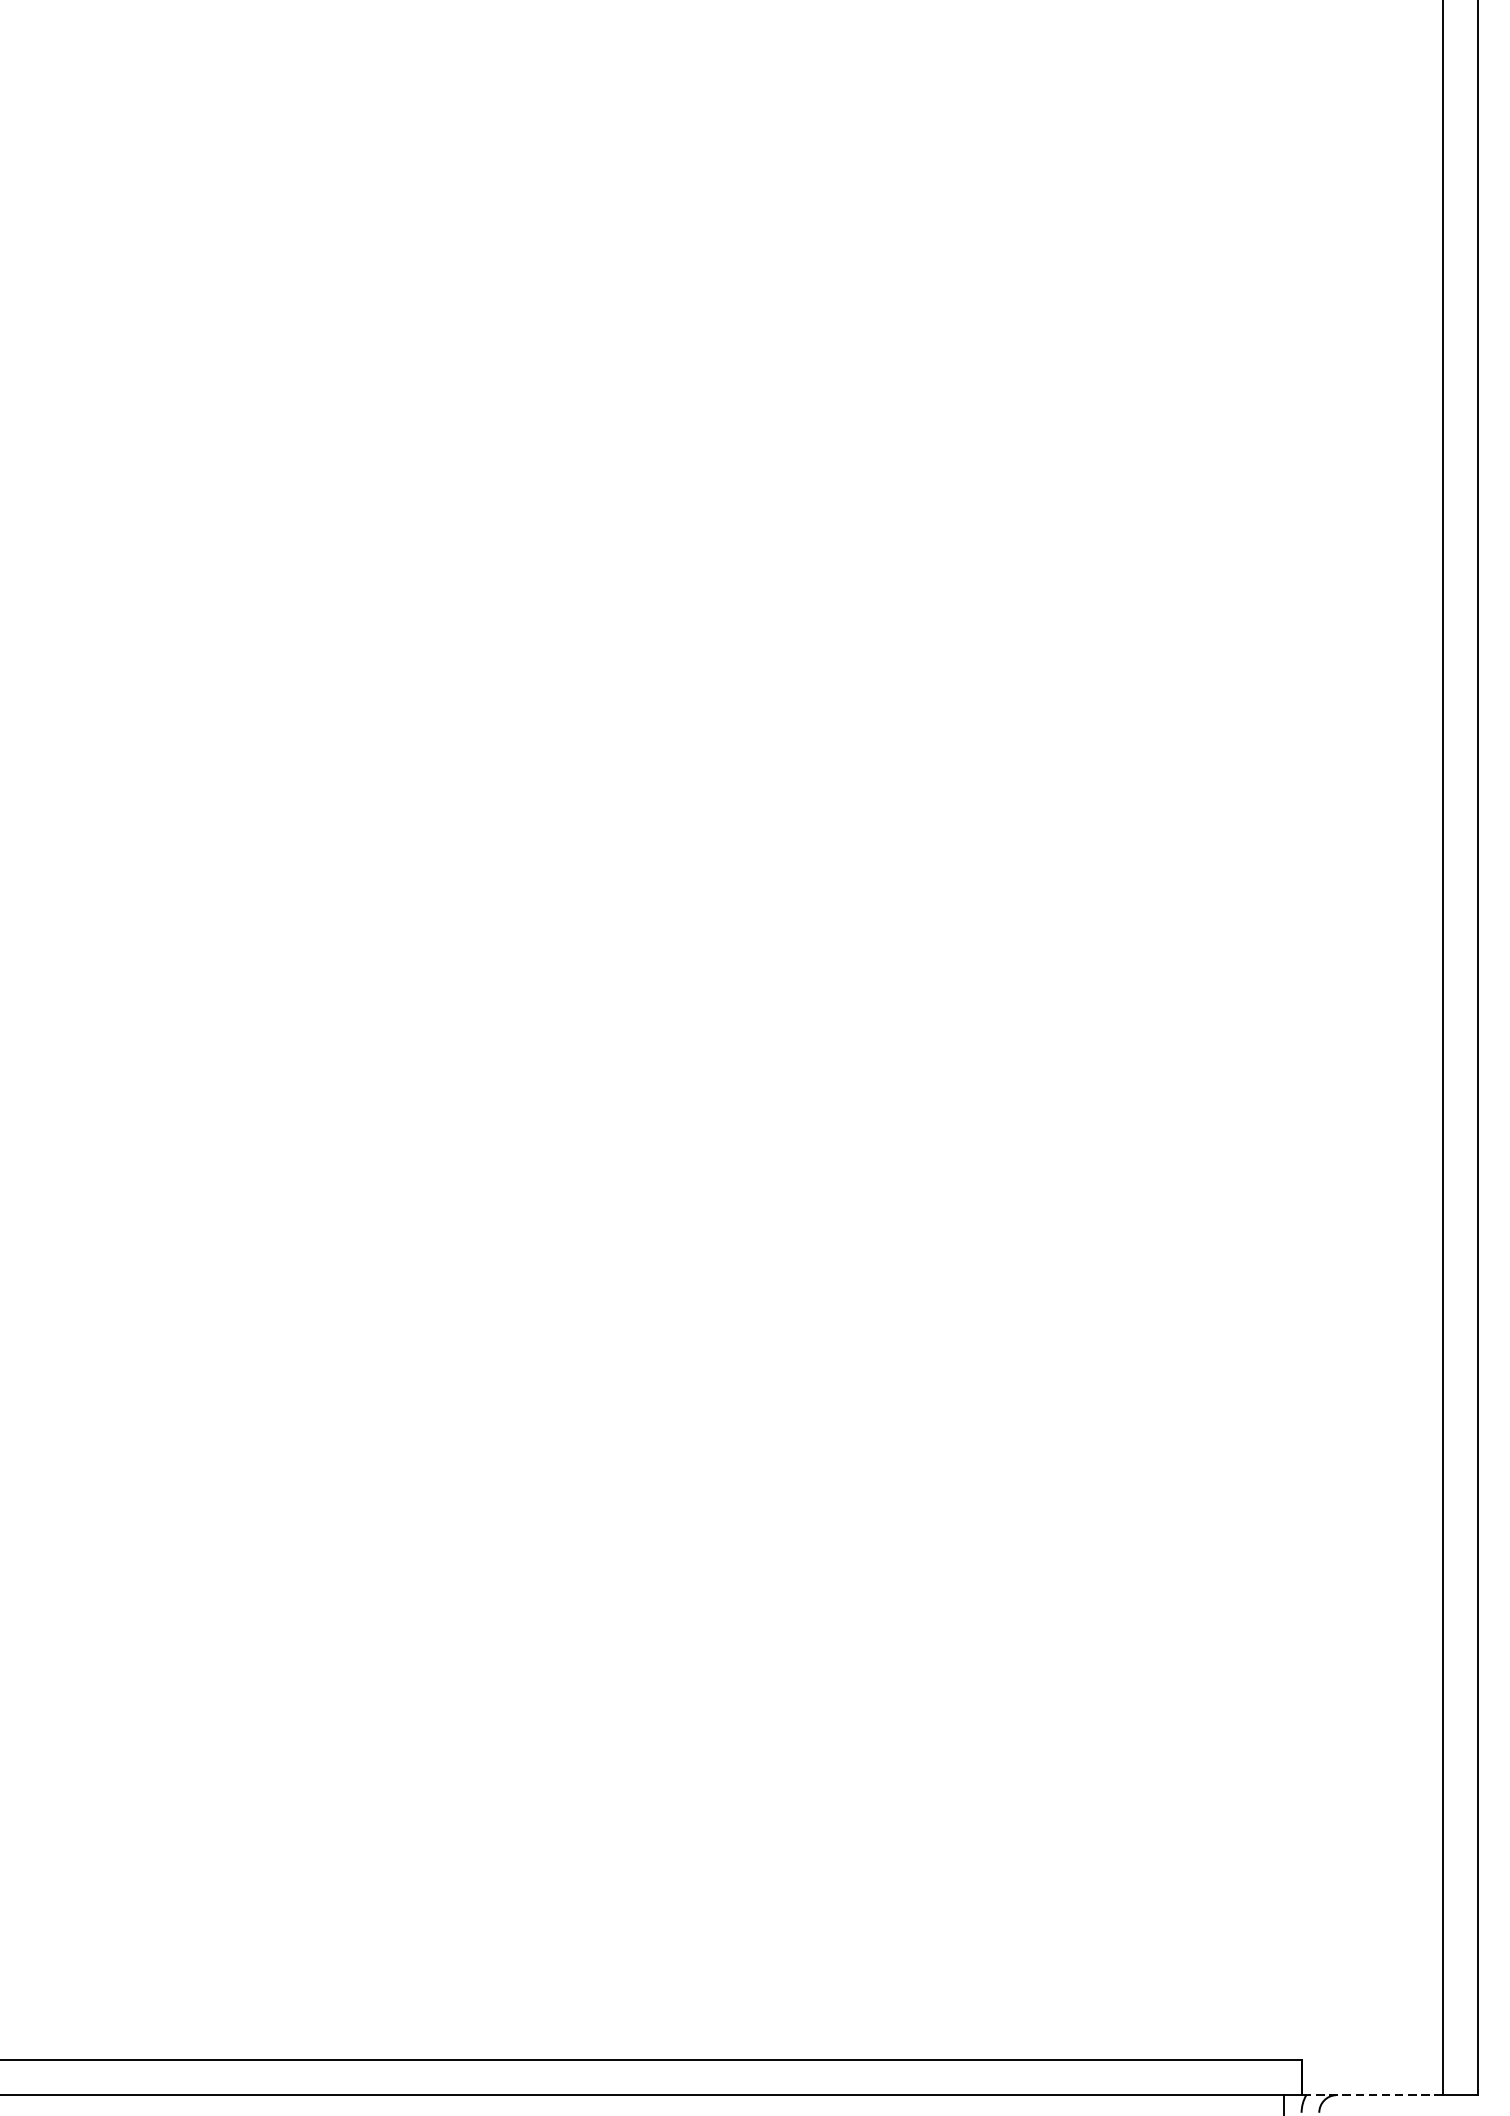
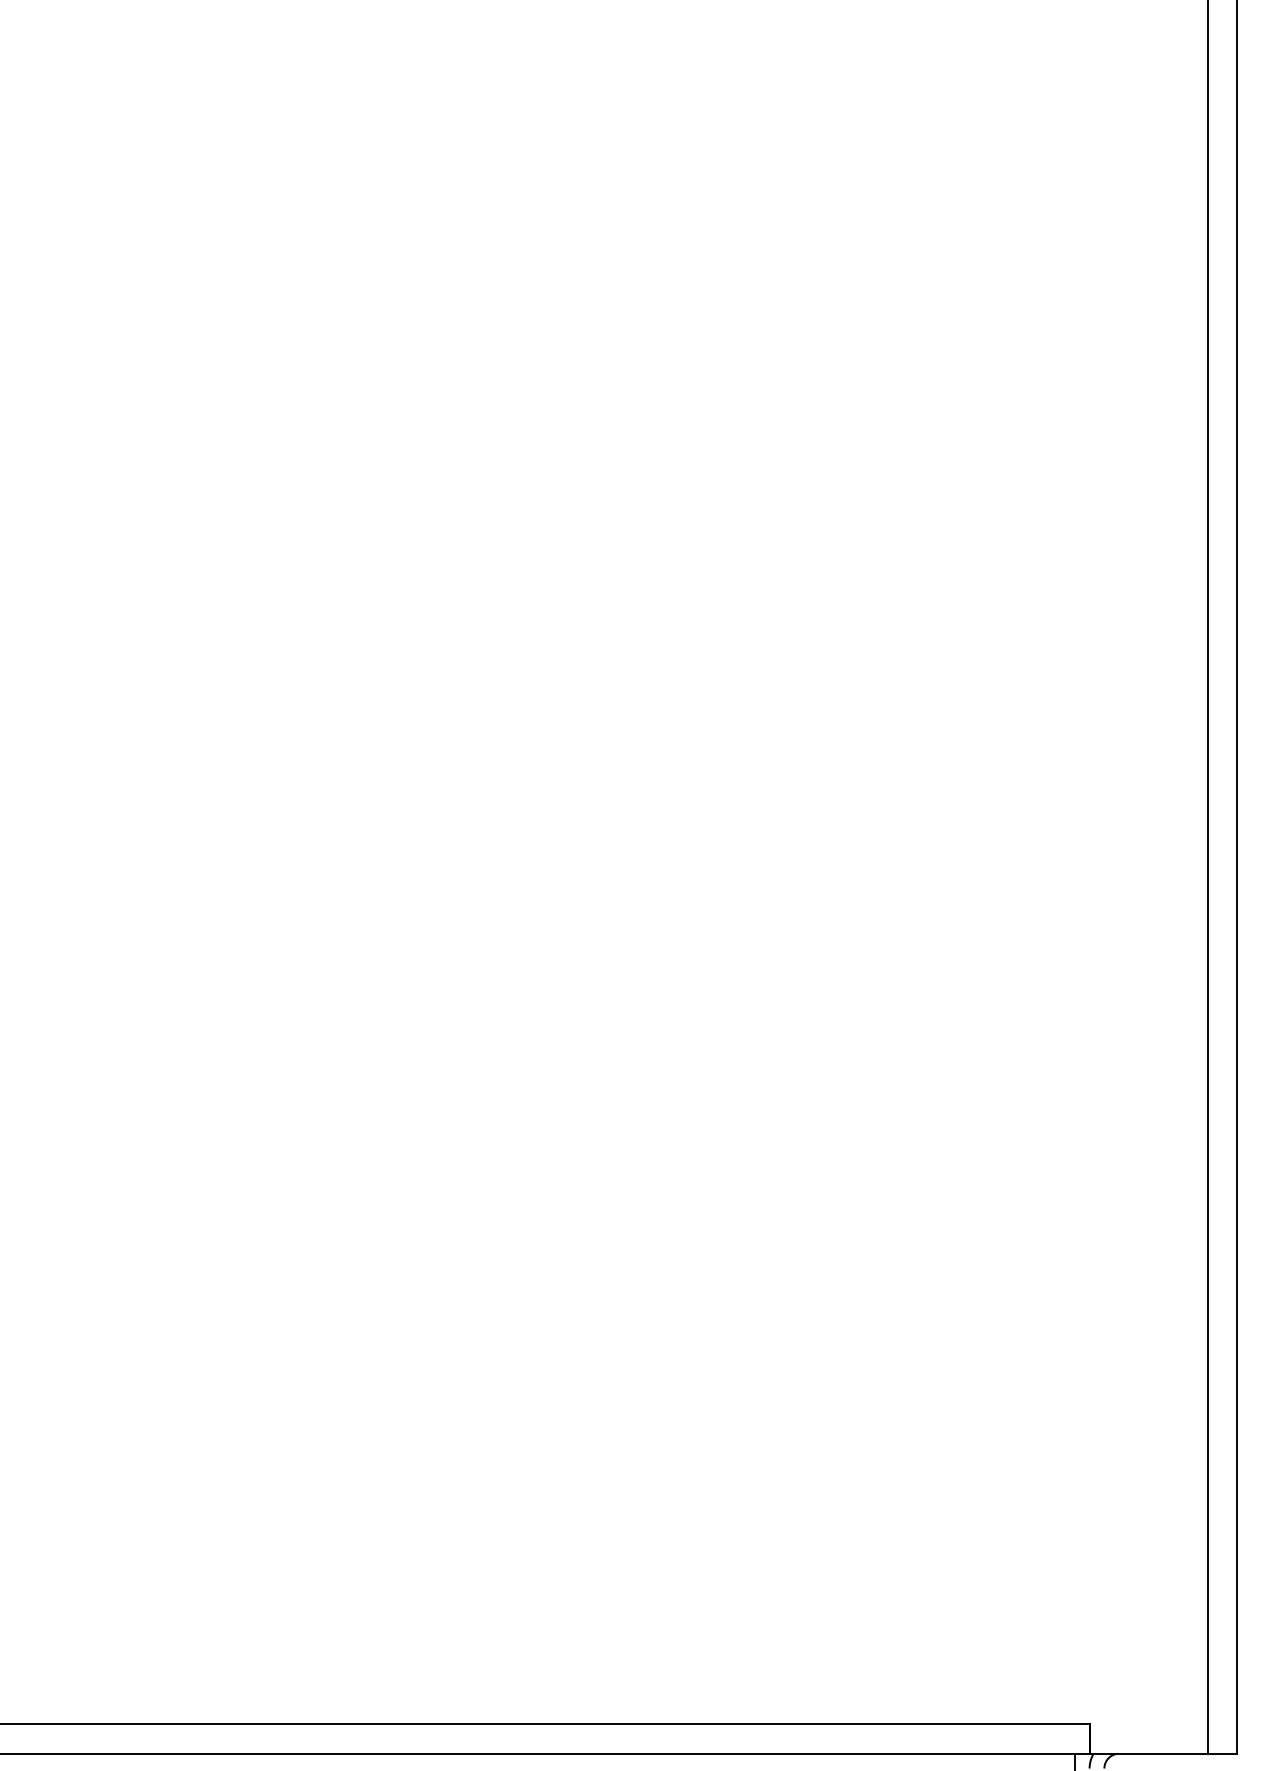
line: (1371, 2094) -> (1148, 1753), dashed -> solid

